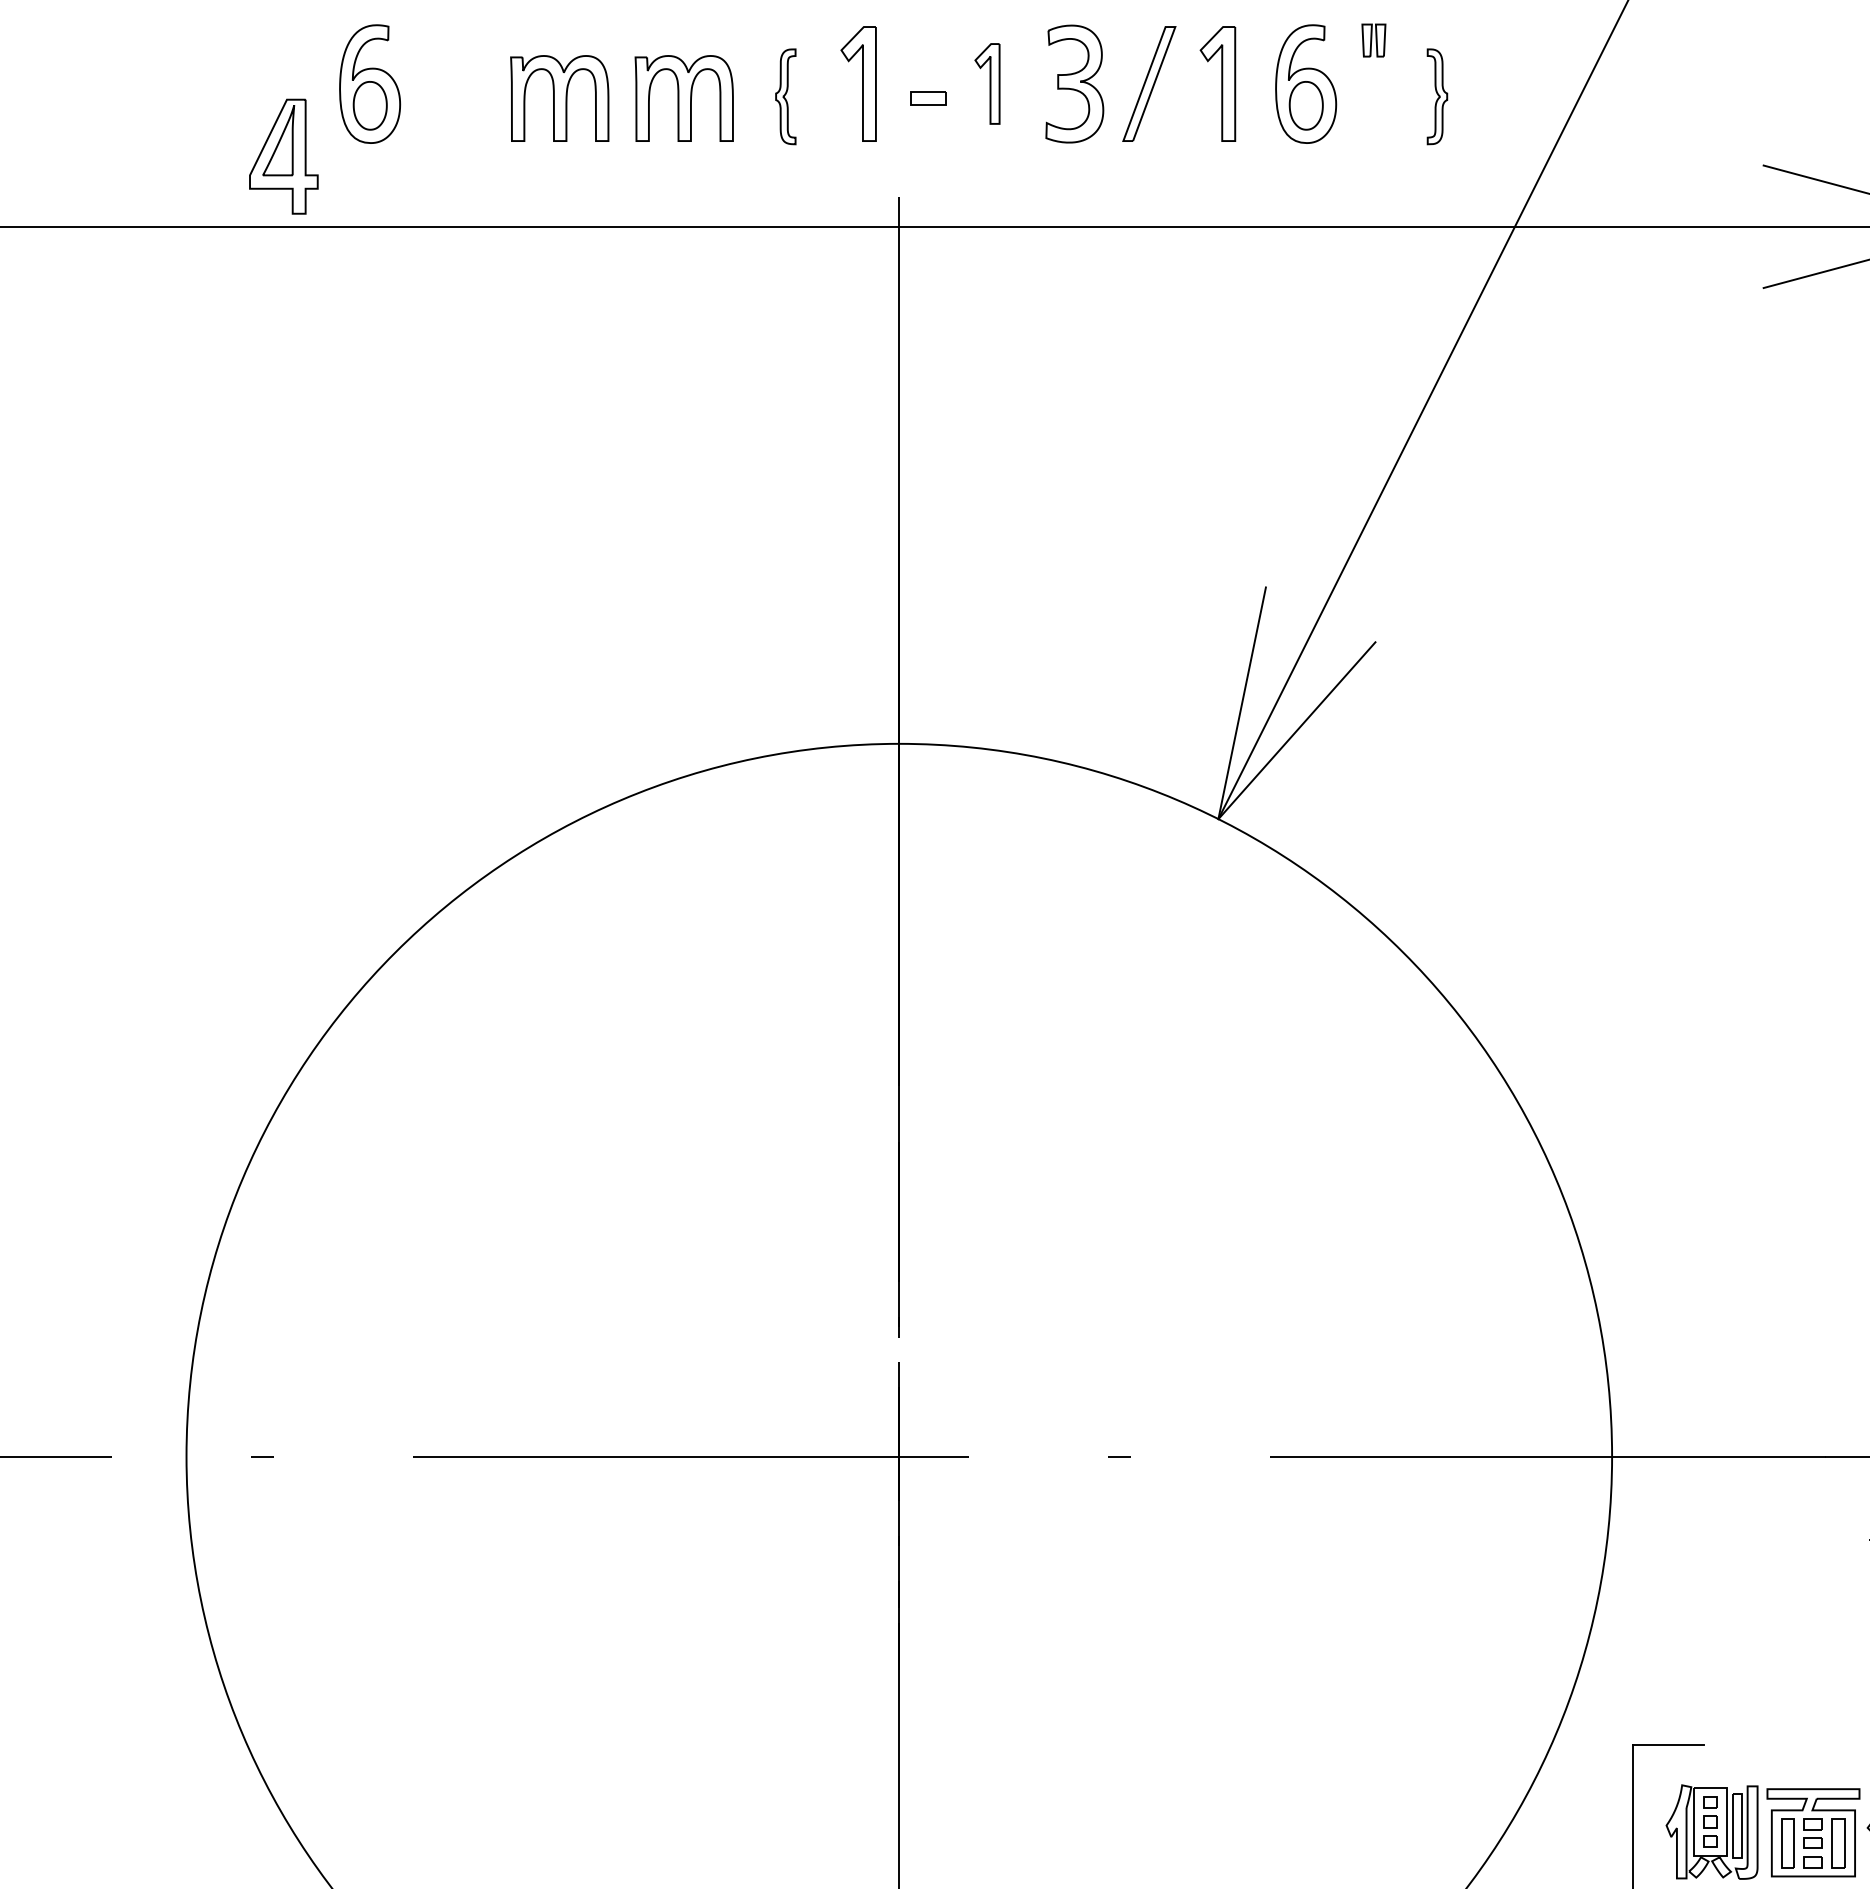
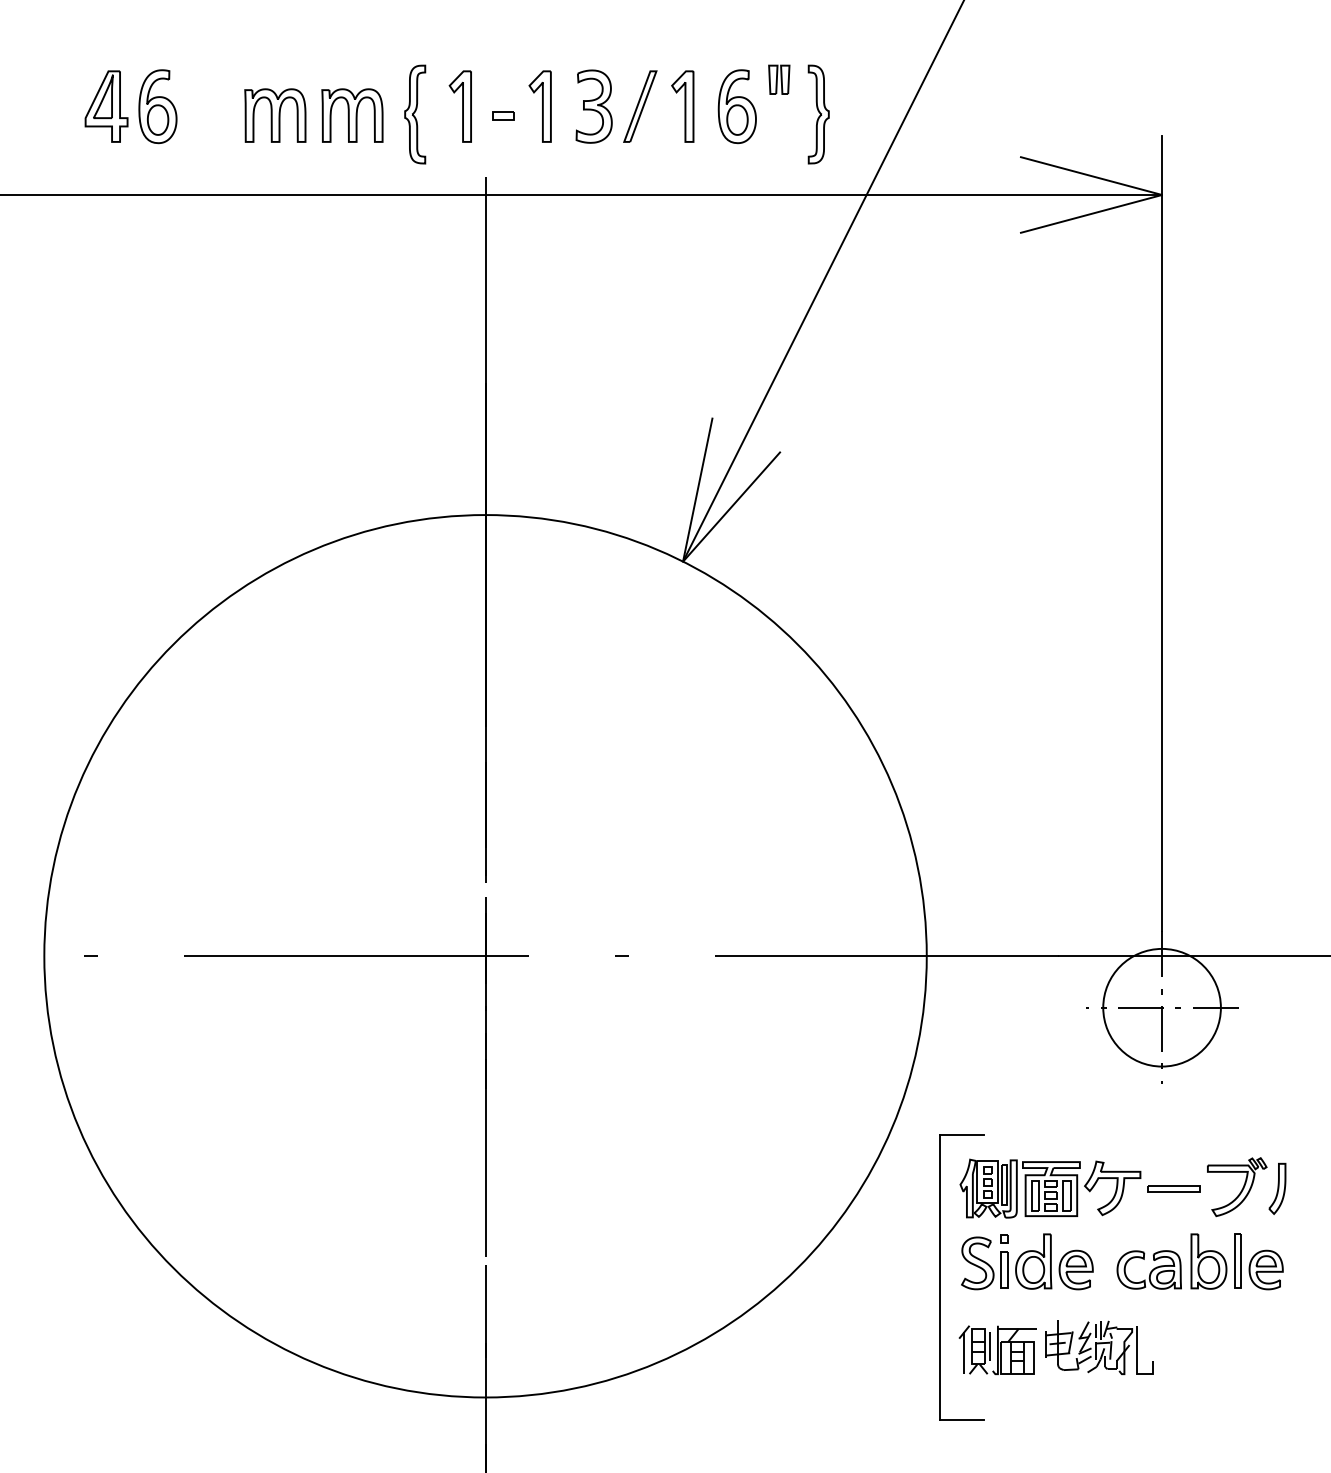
part: (1374, 40) -> (779, 79), size x1.43
part: (986, 83) -> (539, 106), size x1.43
part: (786, 96) -> (415, 114), size x1.67
part: (1437, 96) -> (818, 114), size x1.67
part: (283, 156) -> (106, 106), moved

